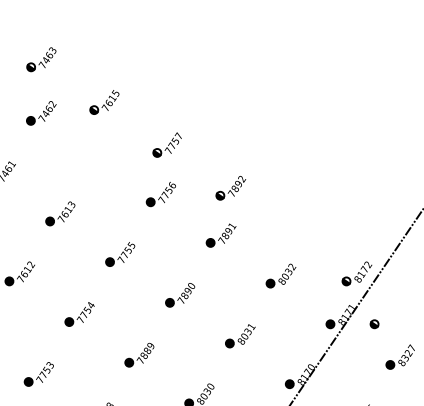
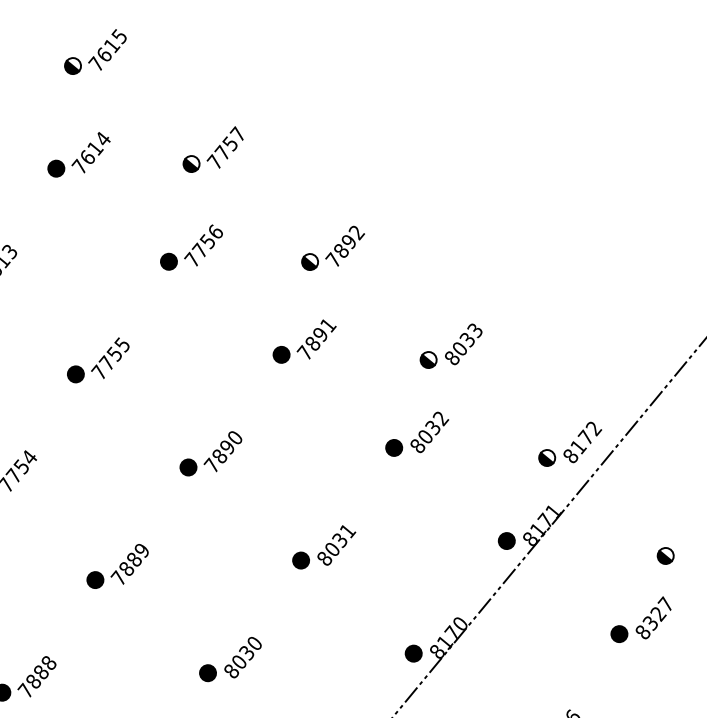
part: (101, 153) -> (79, 154), added
part: (293, 230) -> (450, 345), added
part: (374, 324) -> (665, 556), moved

